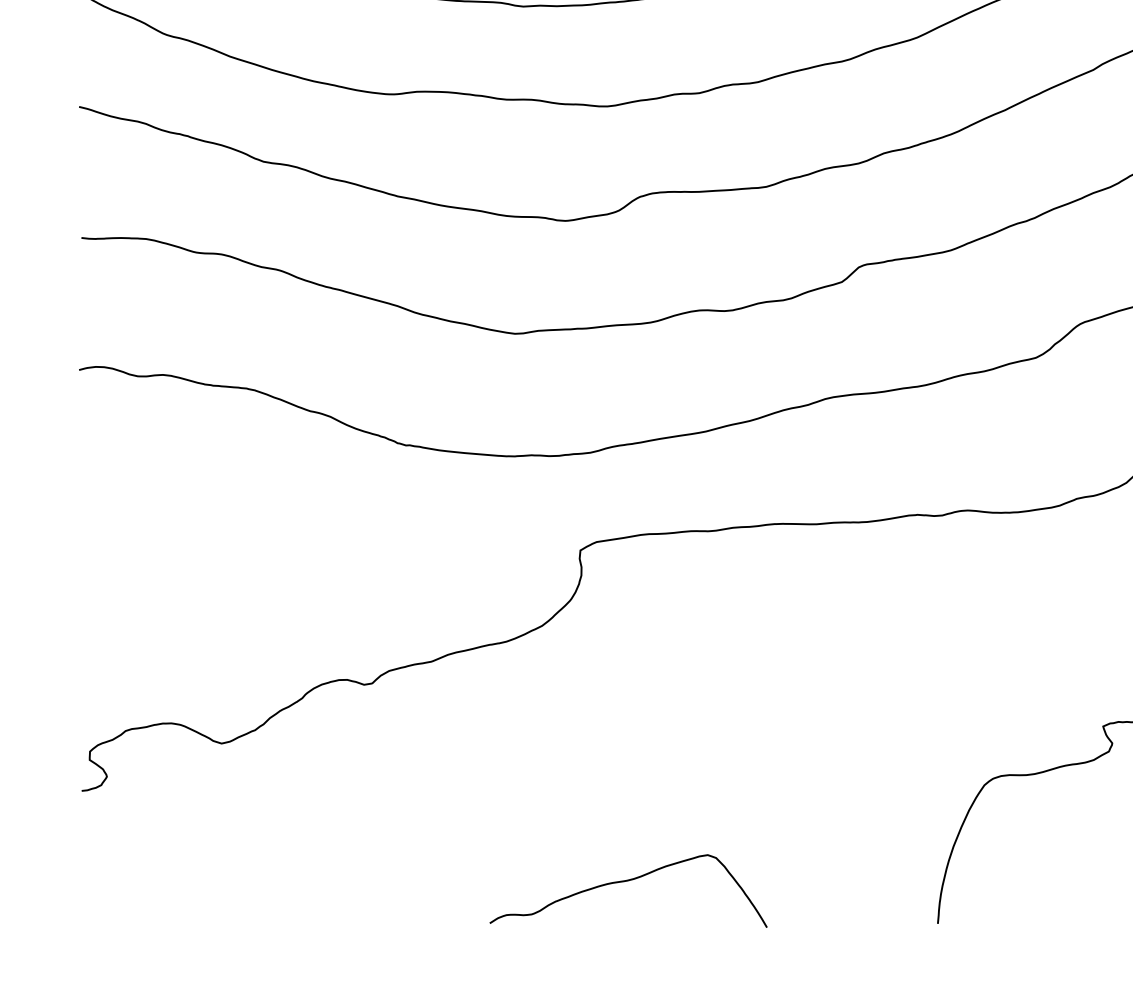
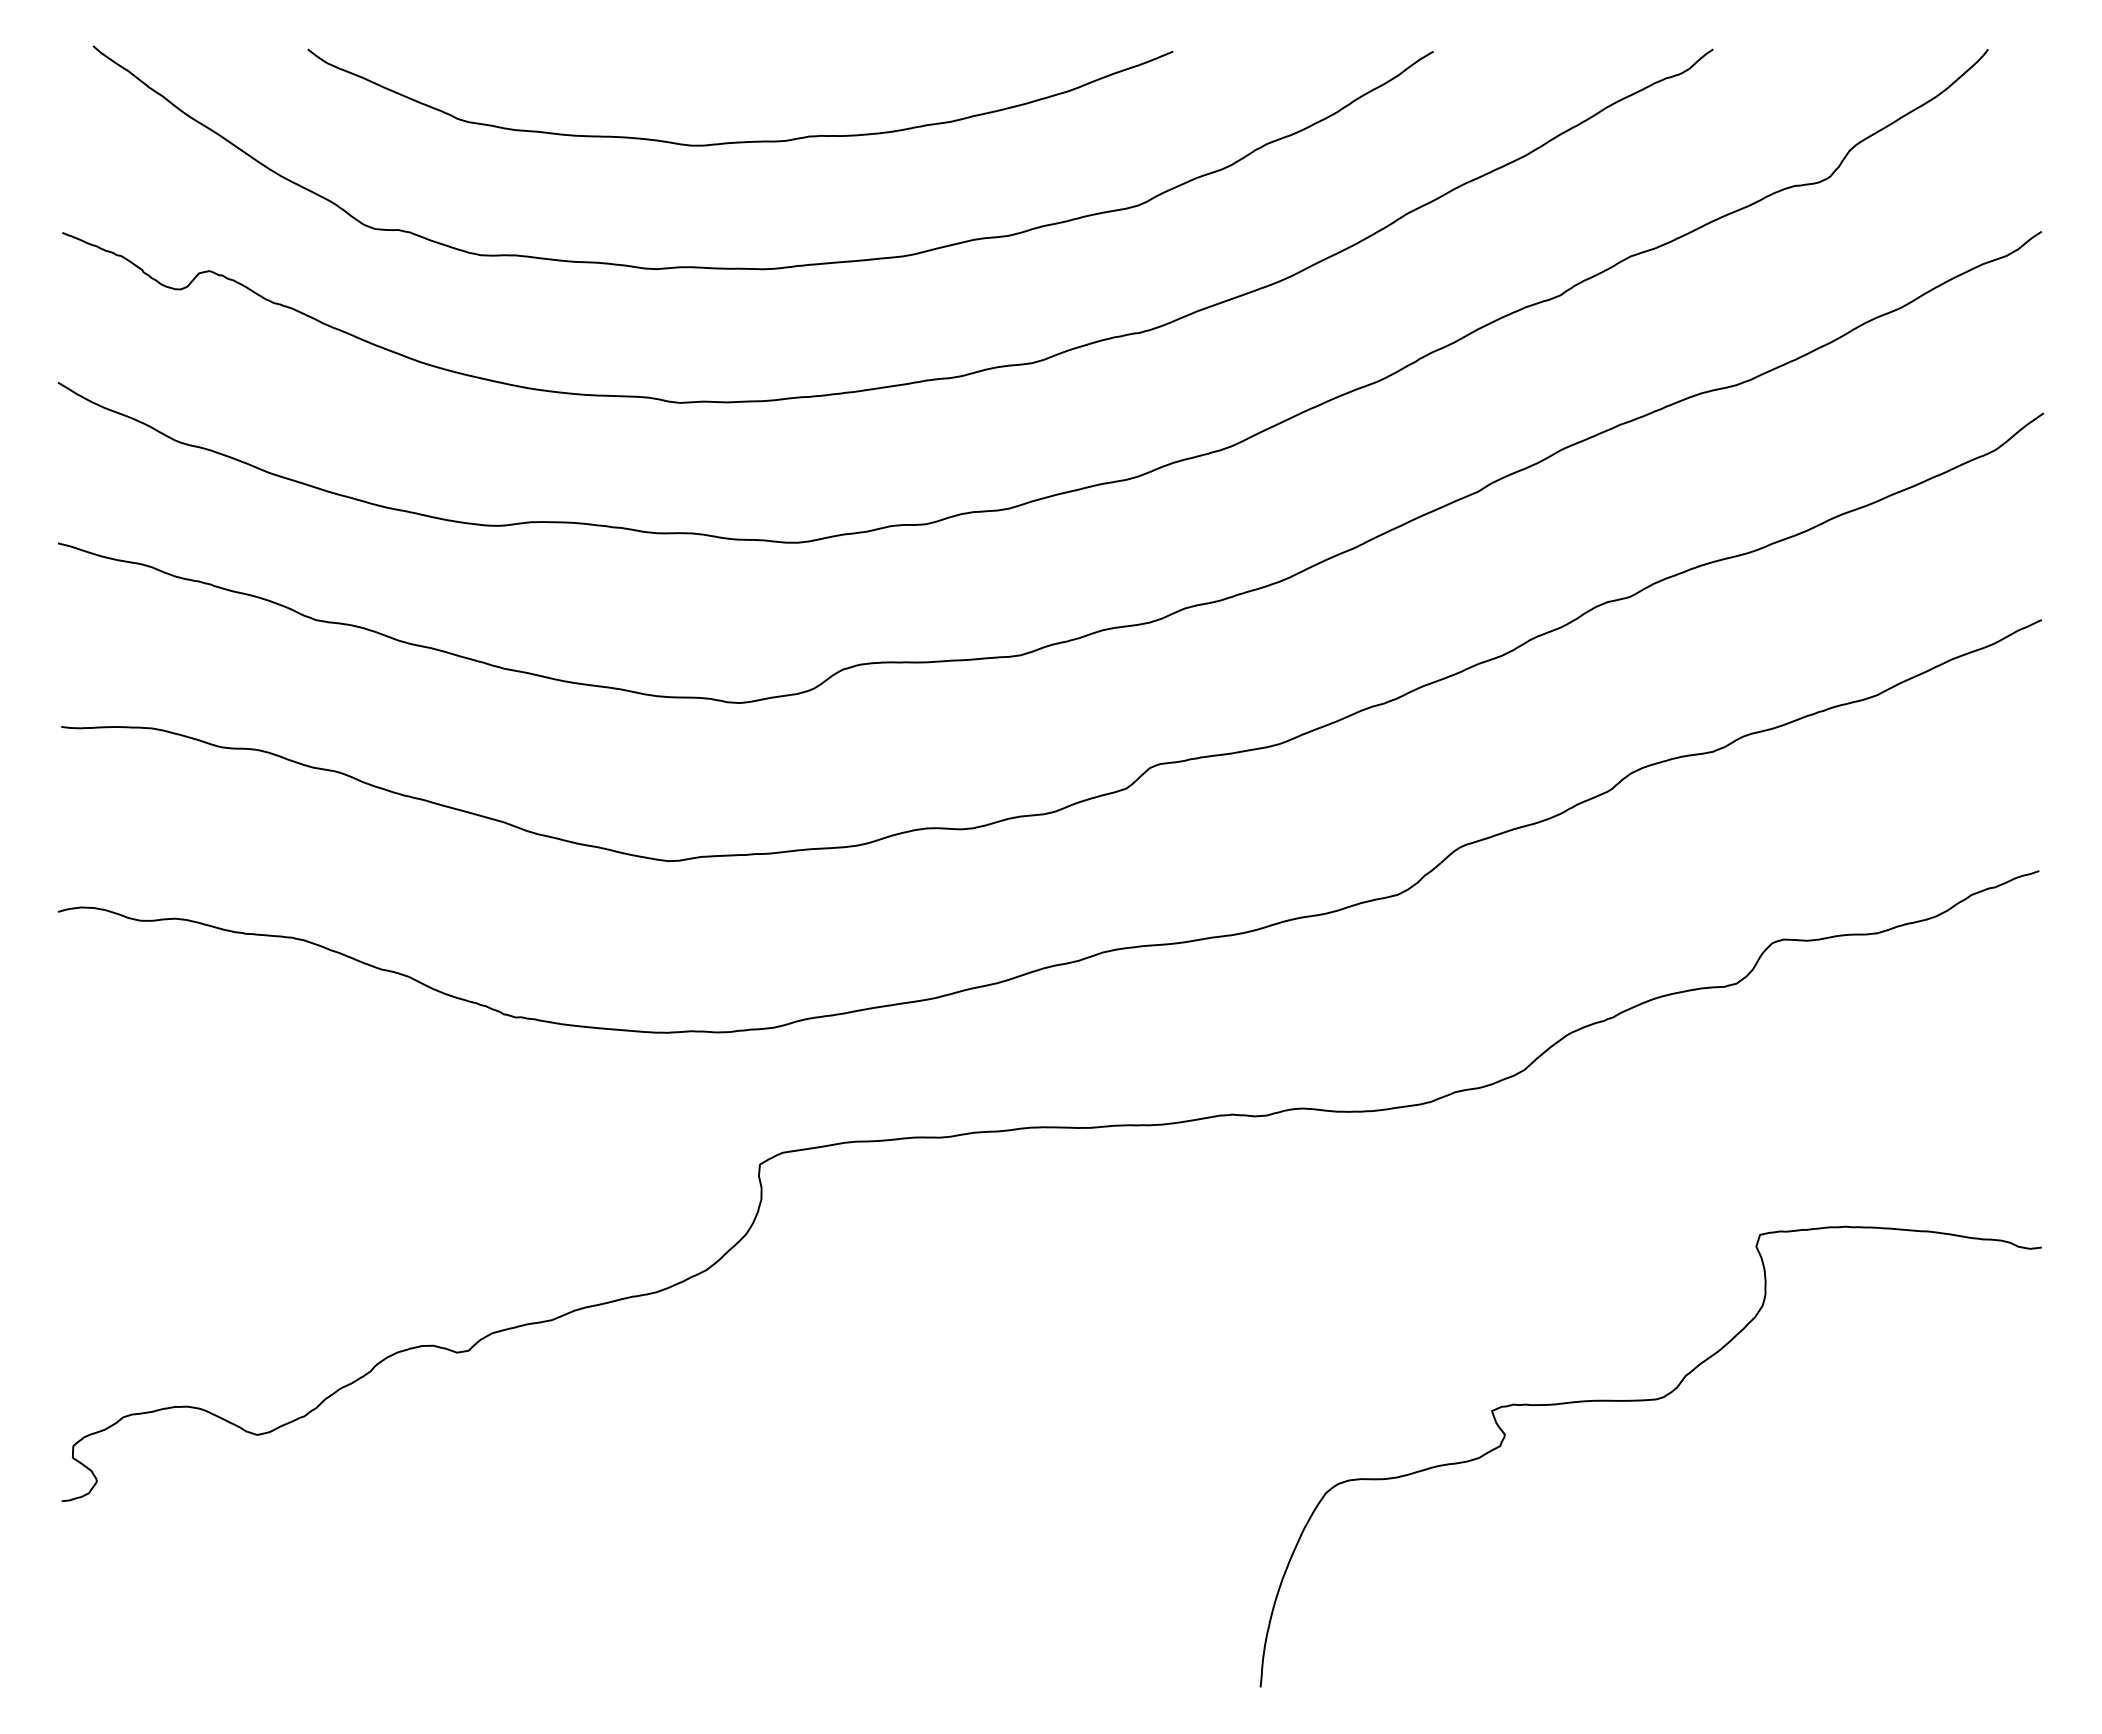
curve: (626, 881) -> (824, 1628), removed

